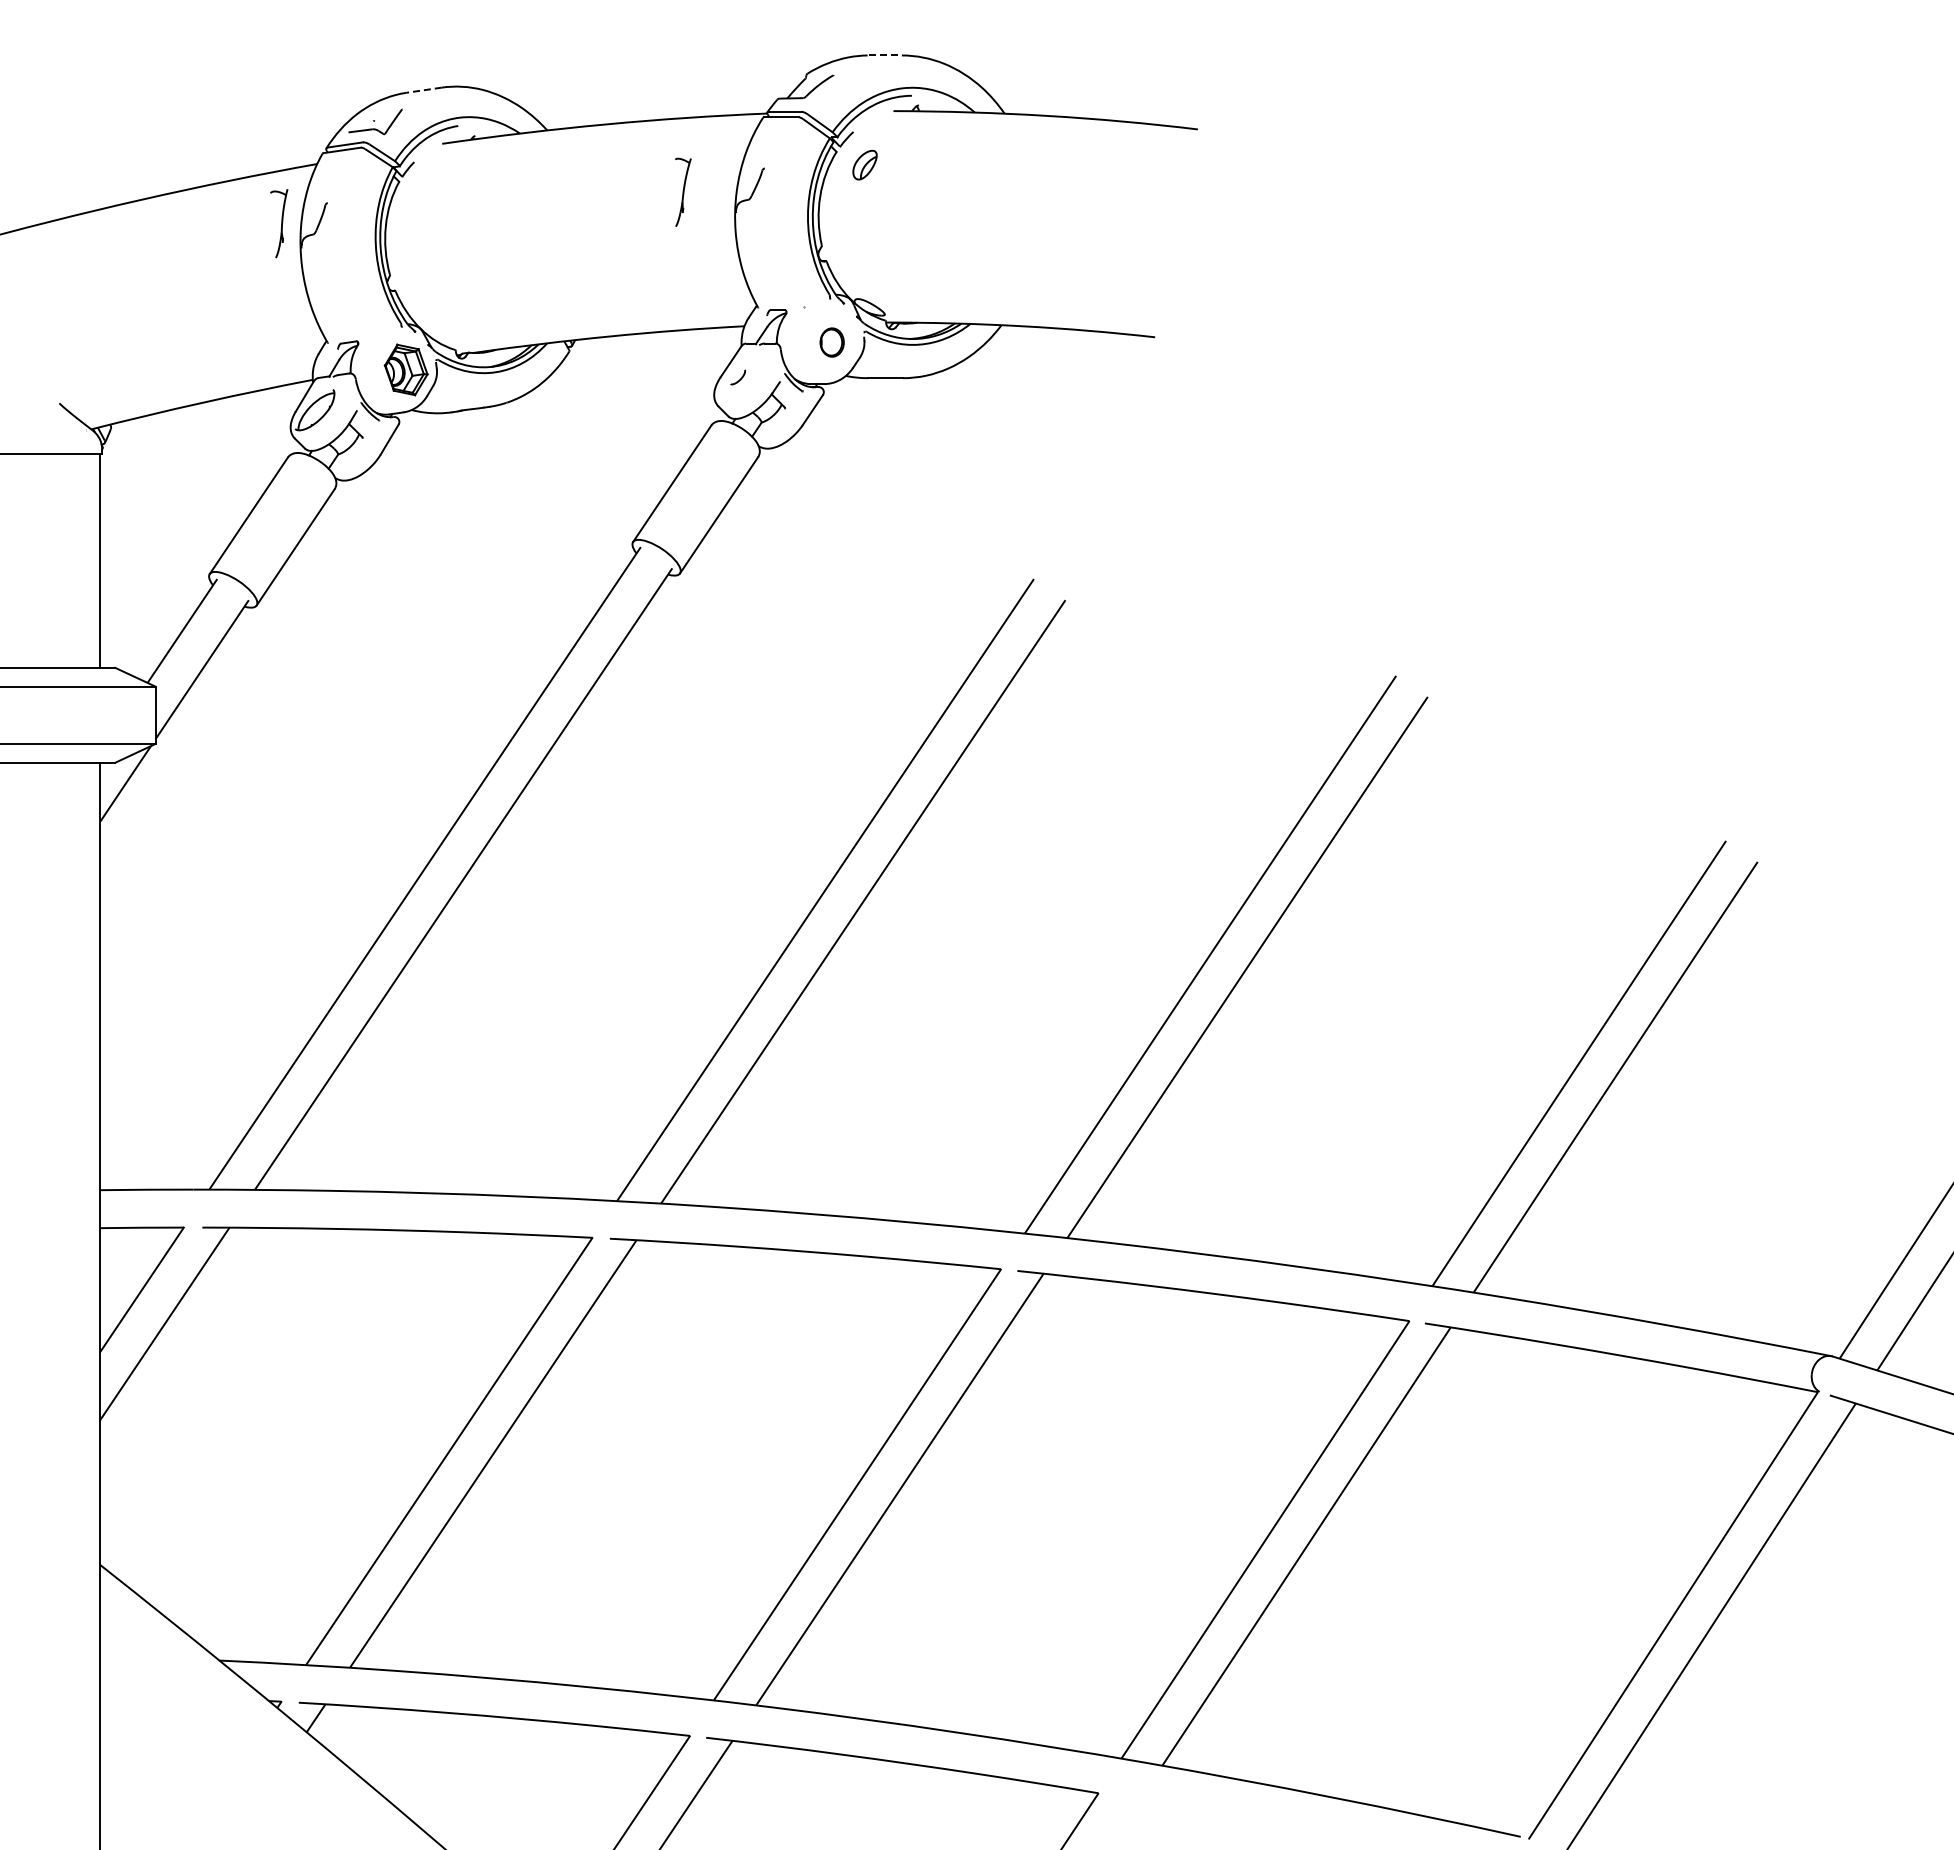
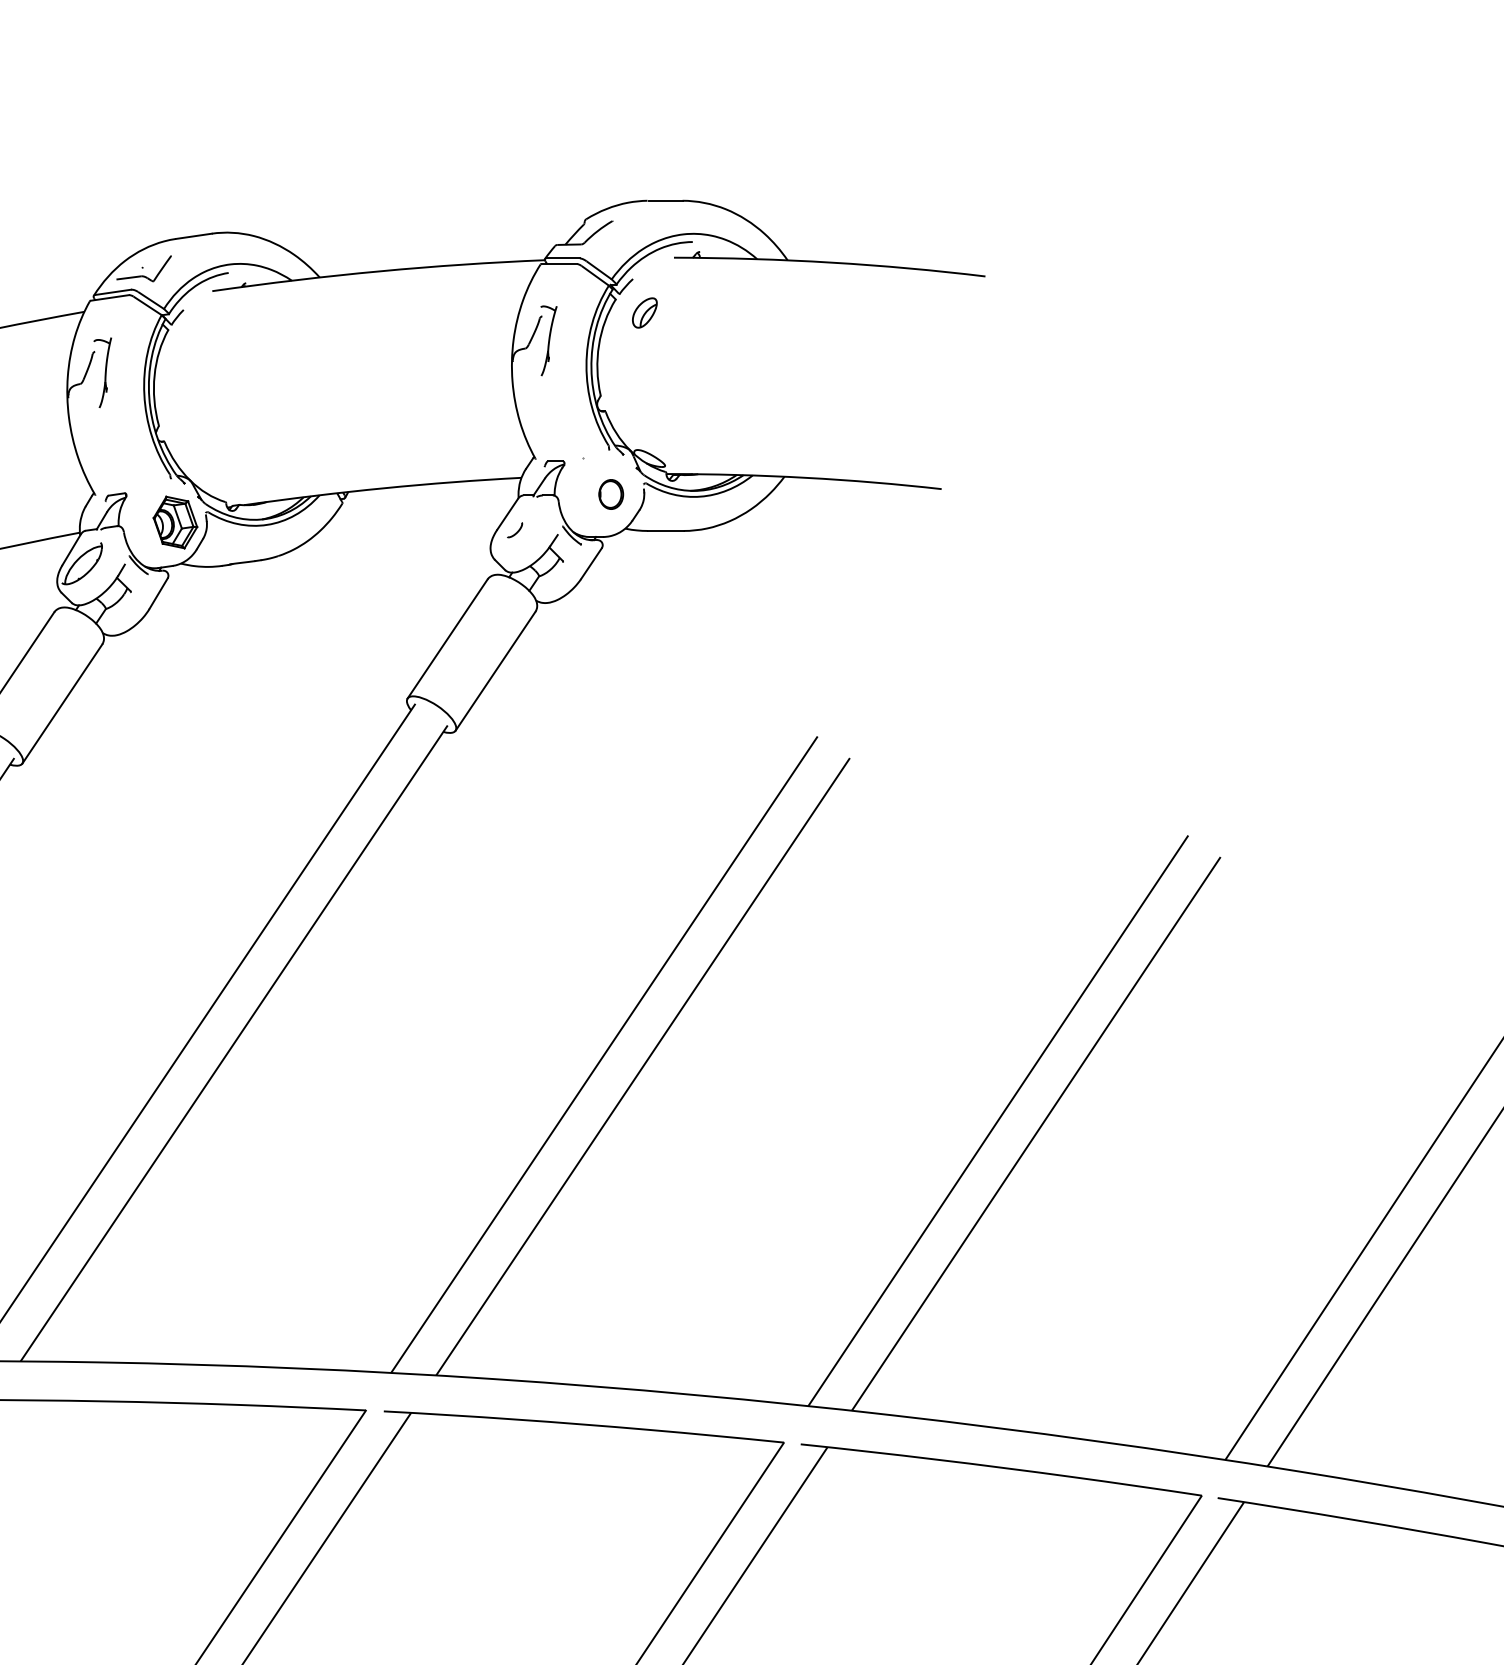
line: (886, 55) -> (666, 200), dashed -> solid
line: (424, 90) -> (194, 236), dashed -> solid
part: (683, 191) -> (549, 339), moved
part: (279, 223) -> (103, 372), moved

